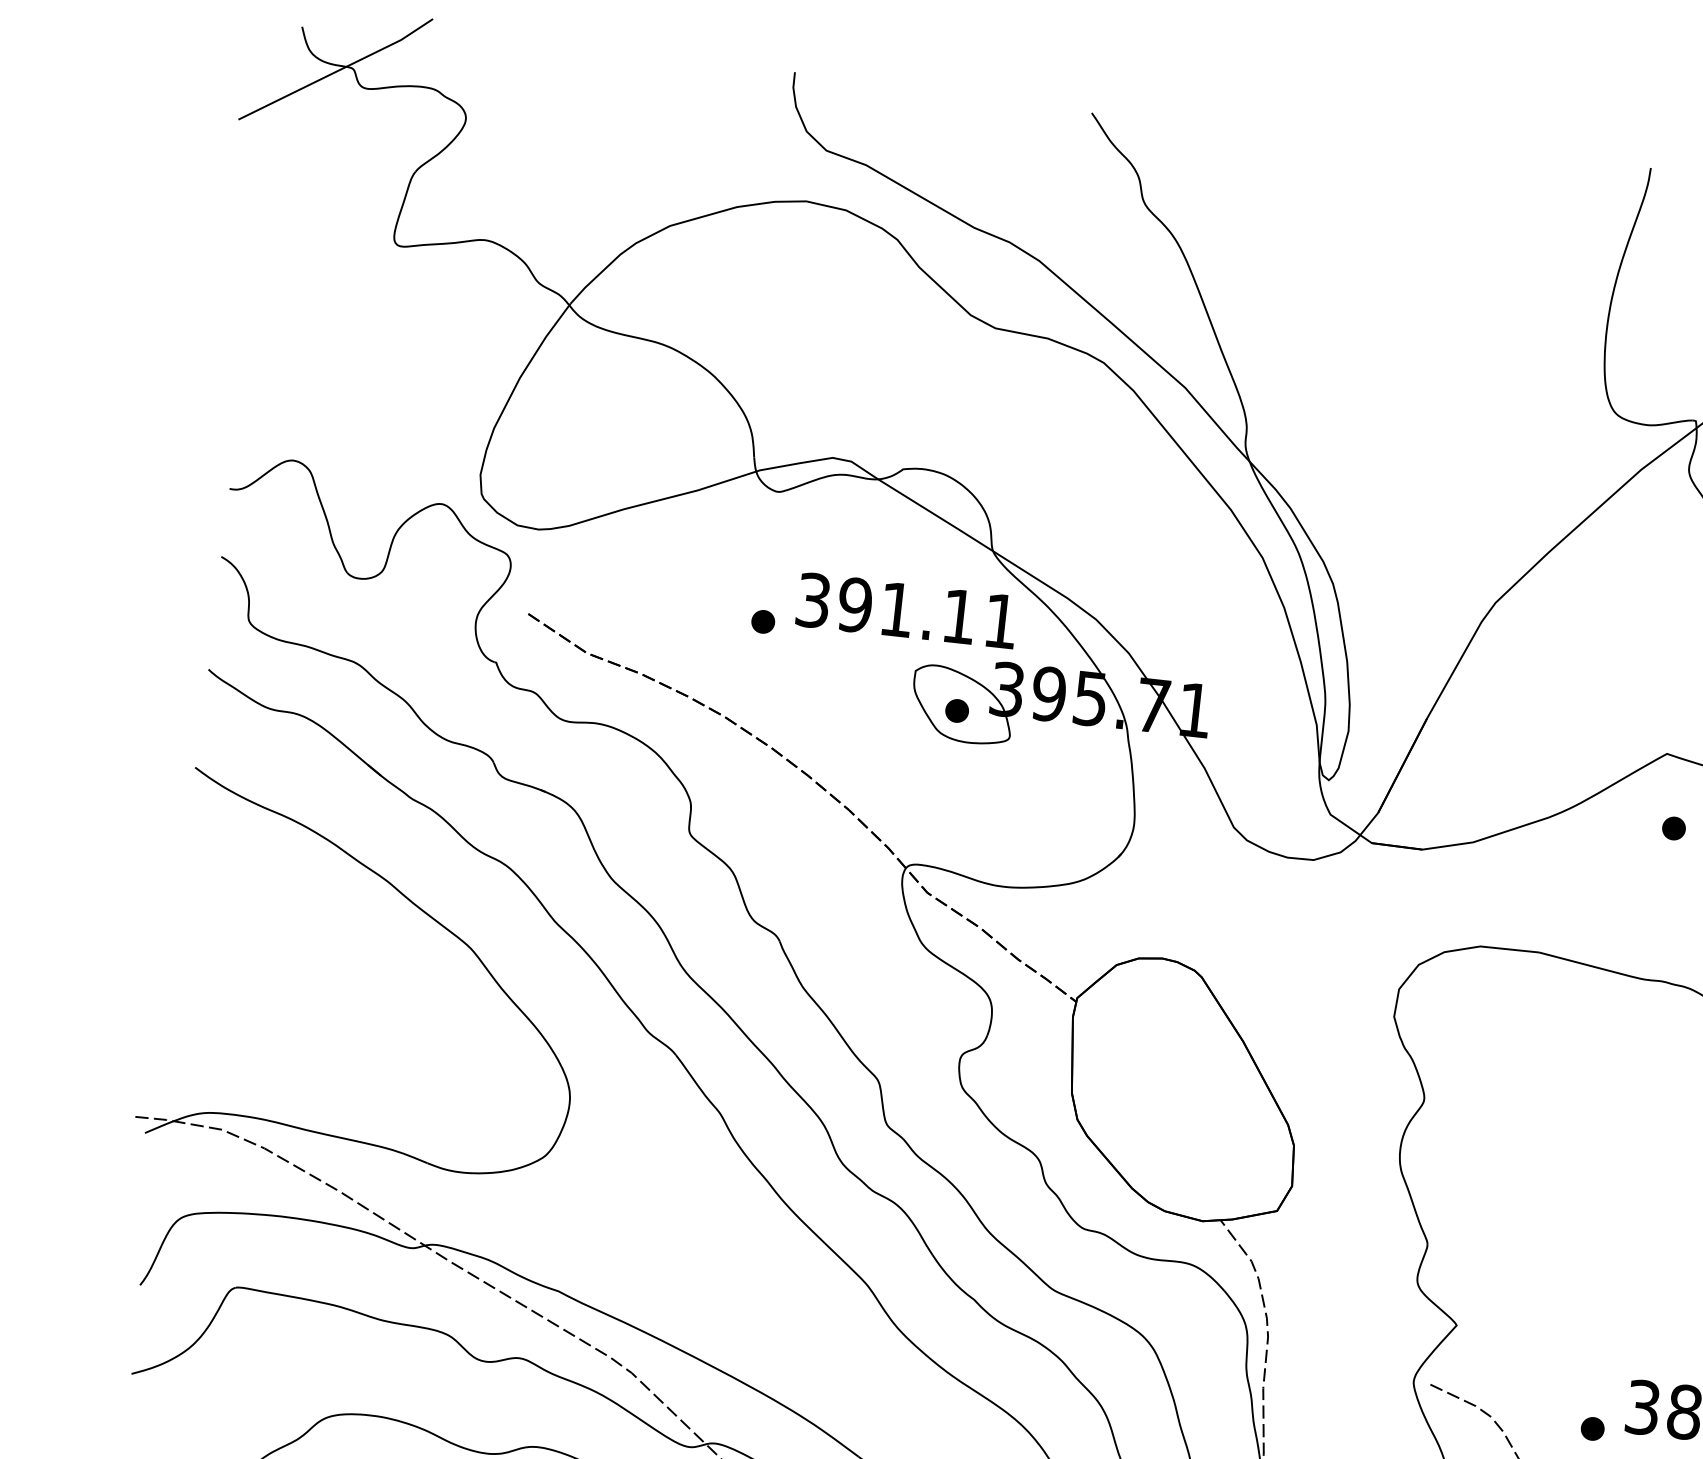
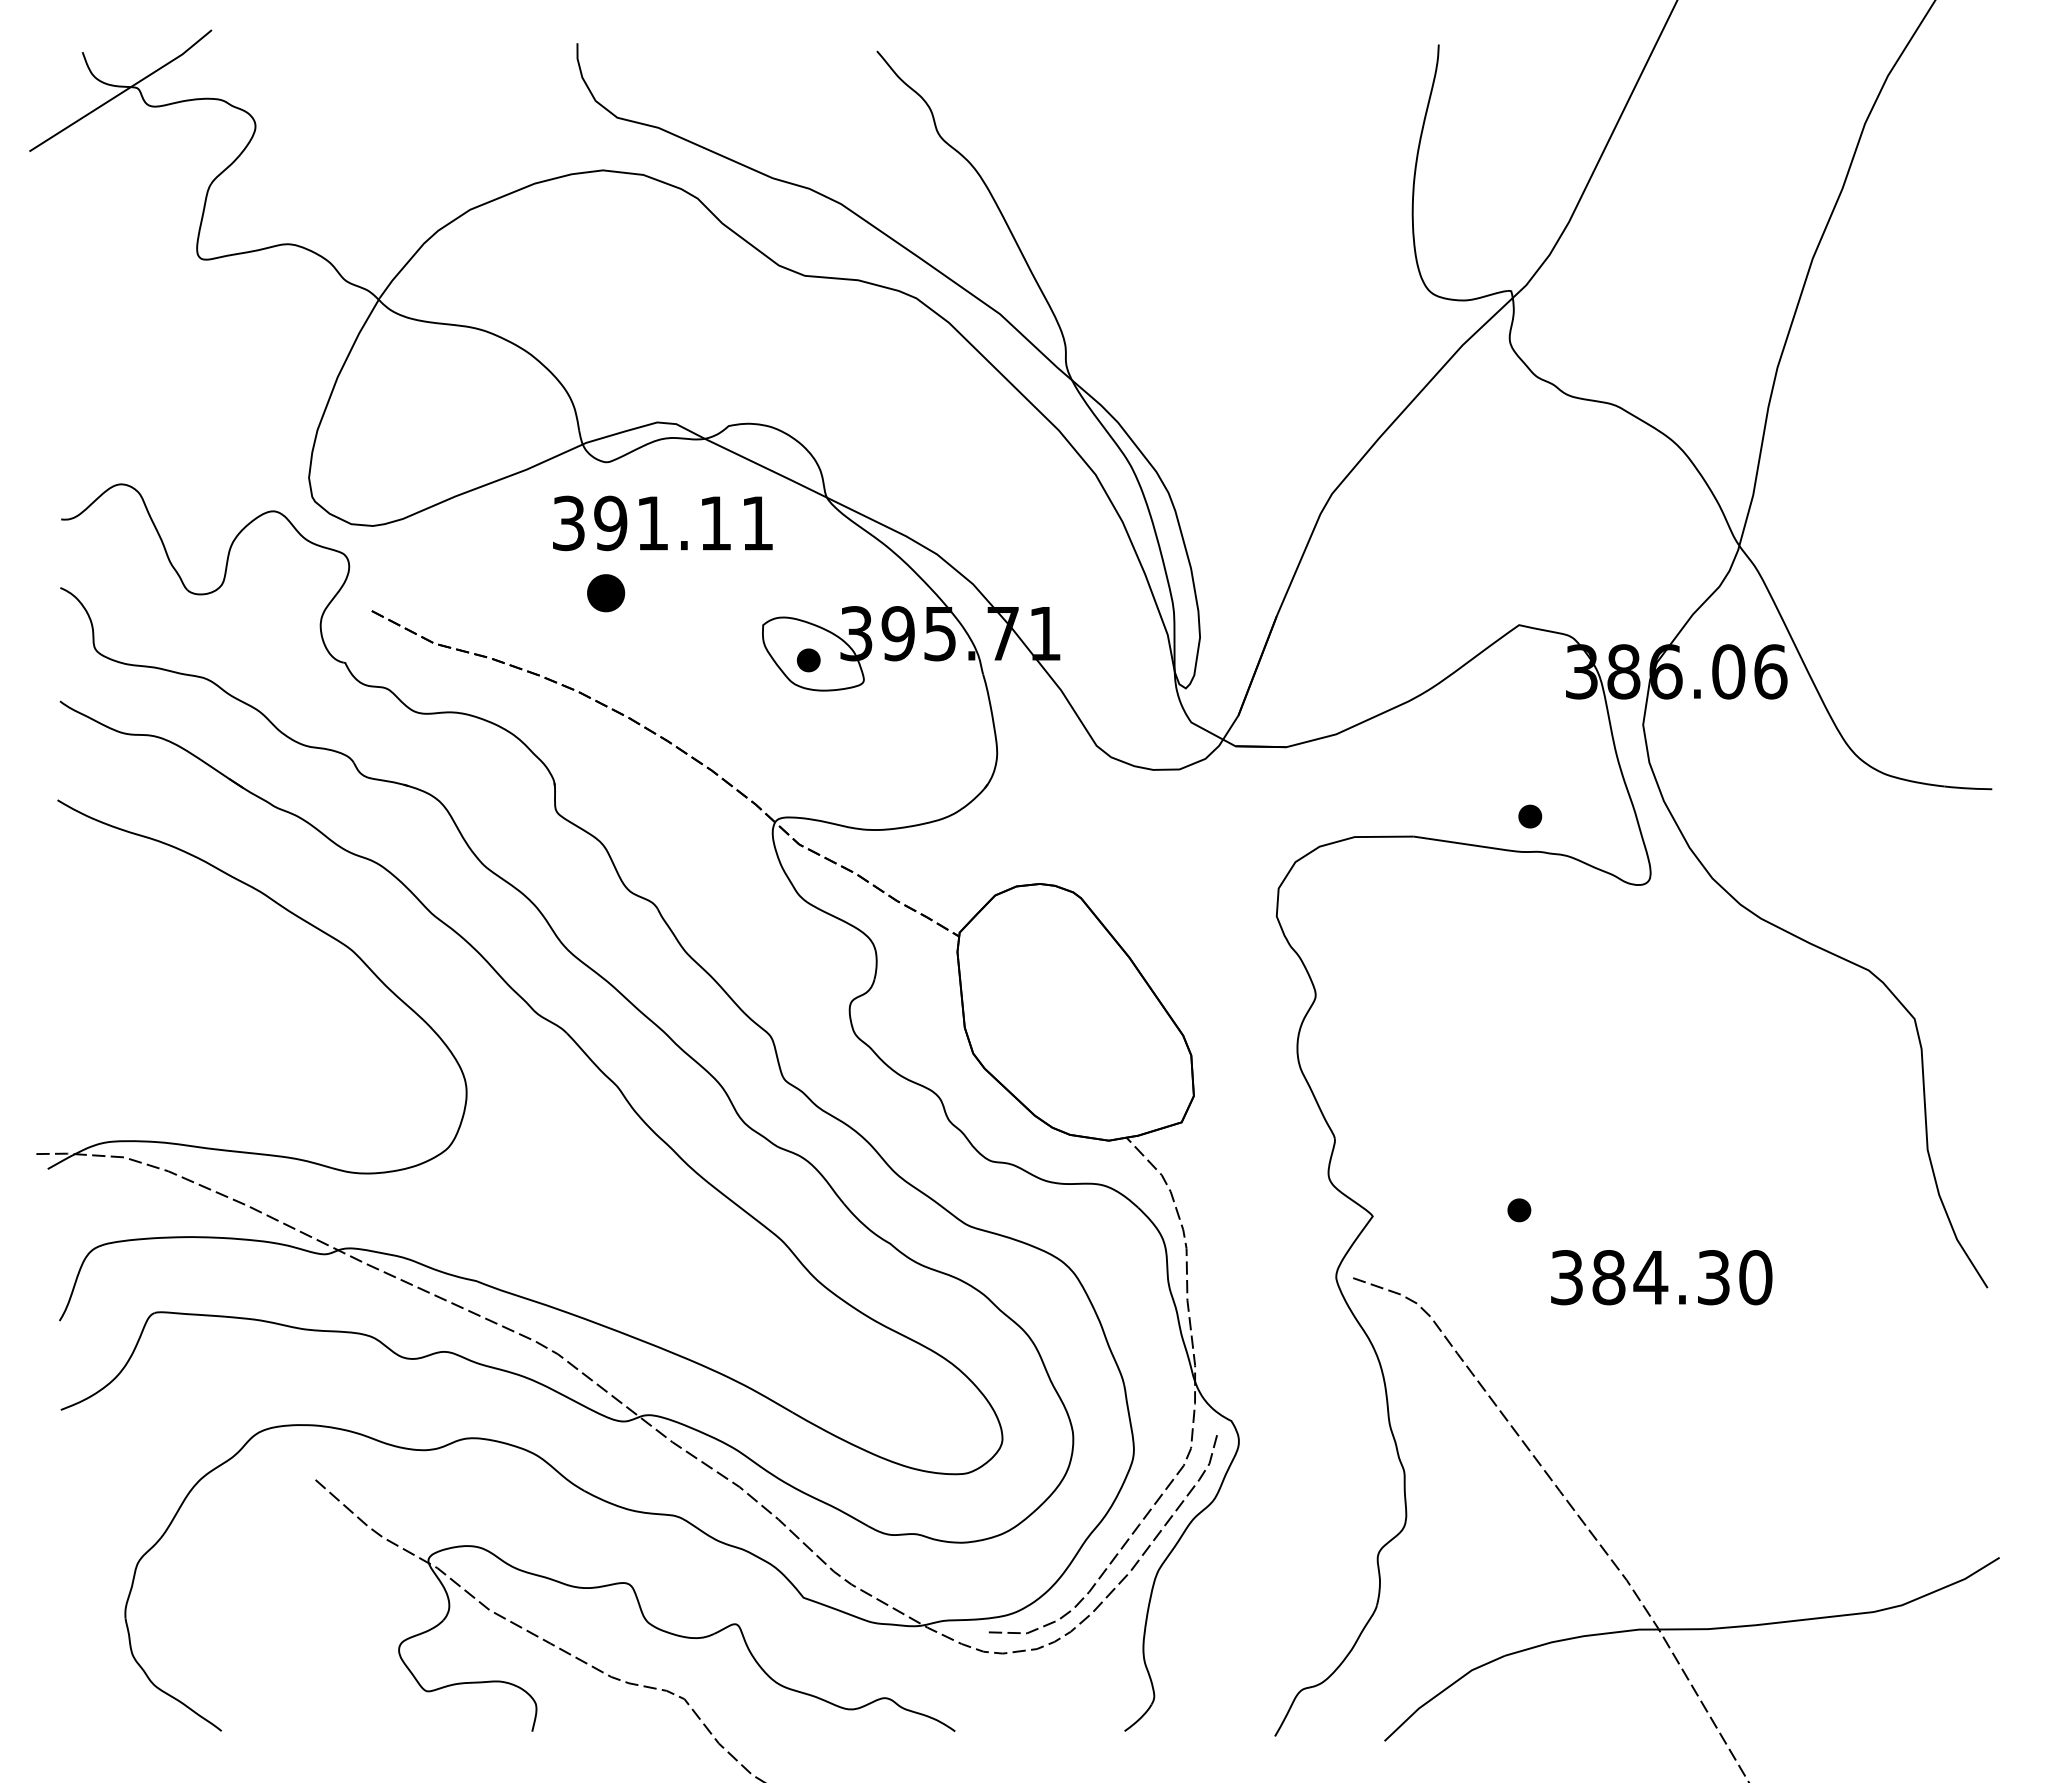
text: (906, 610) -> (662, 523), moved
part: (763, 621) -> (606, 592), size x1.6
part: (1674, 828) -> (1530, 816), moved
part: (1592, 1429) -> (1519, 1210), moved

